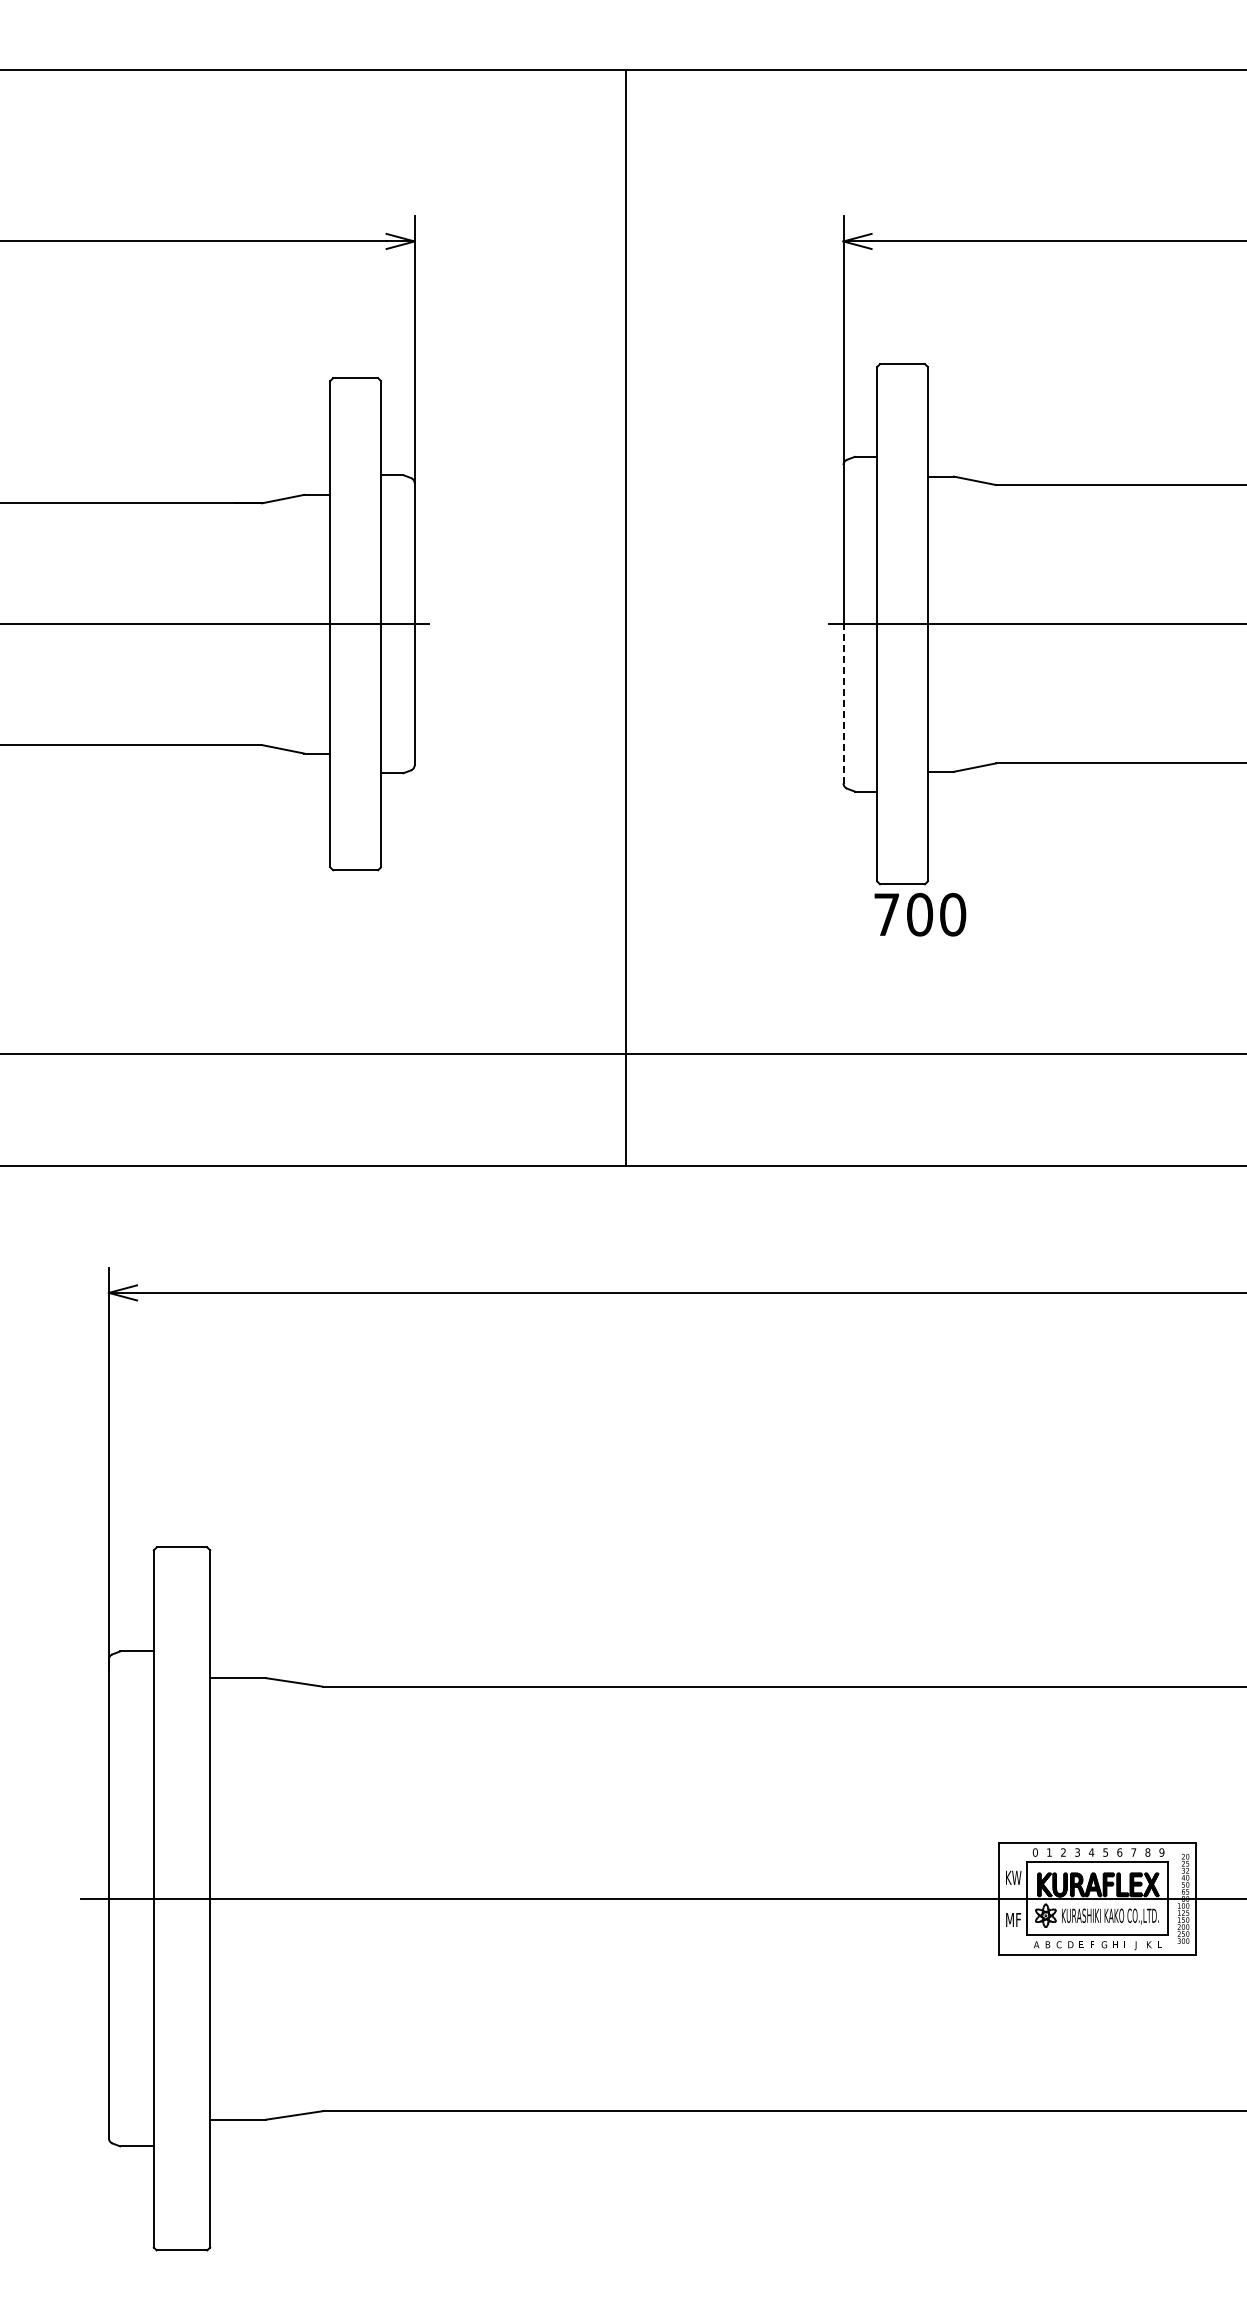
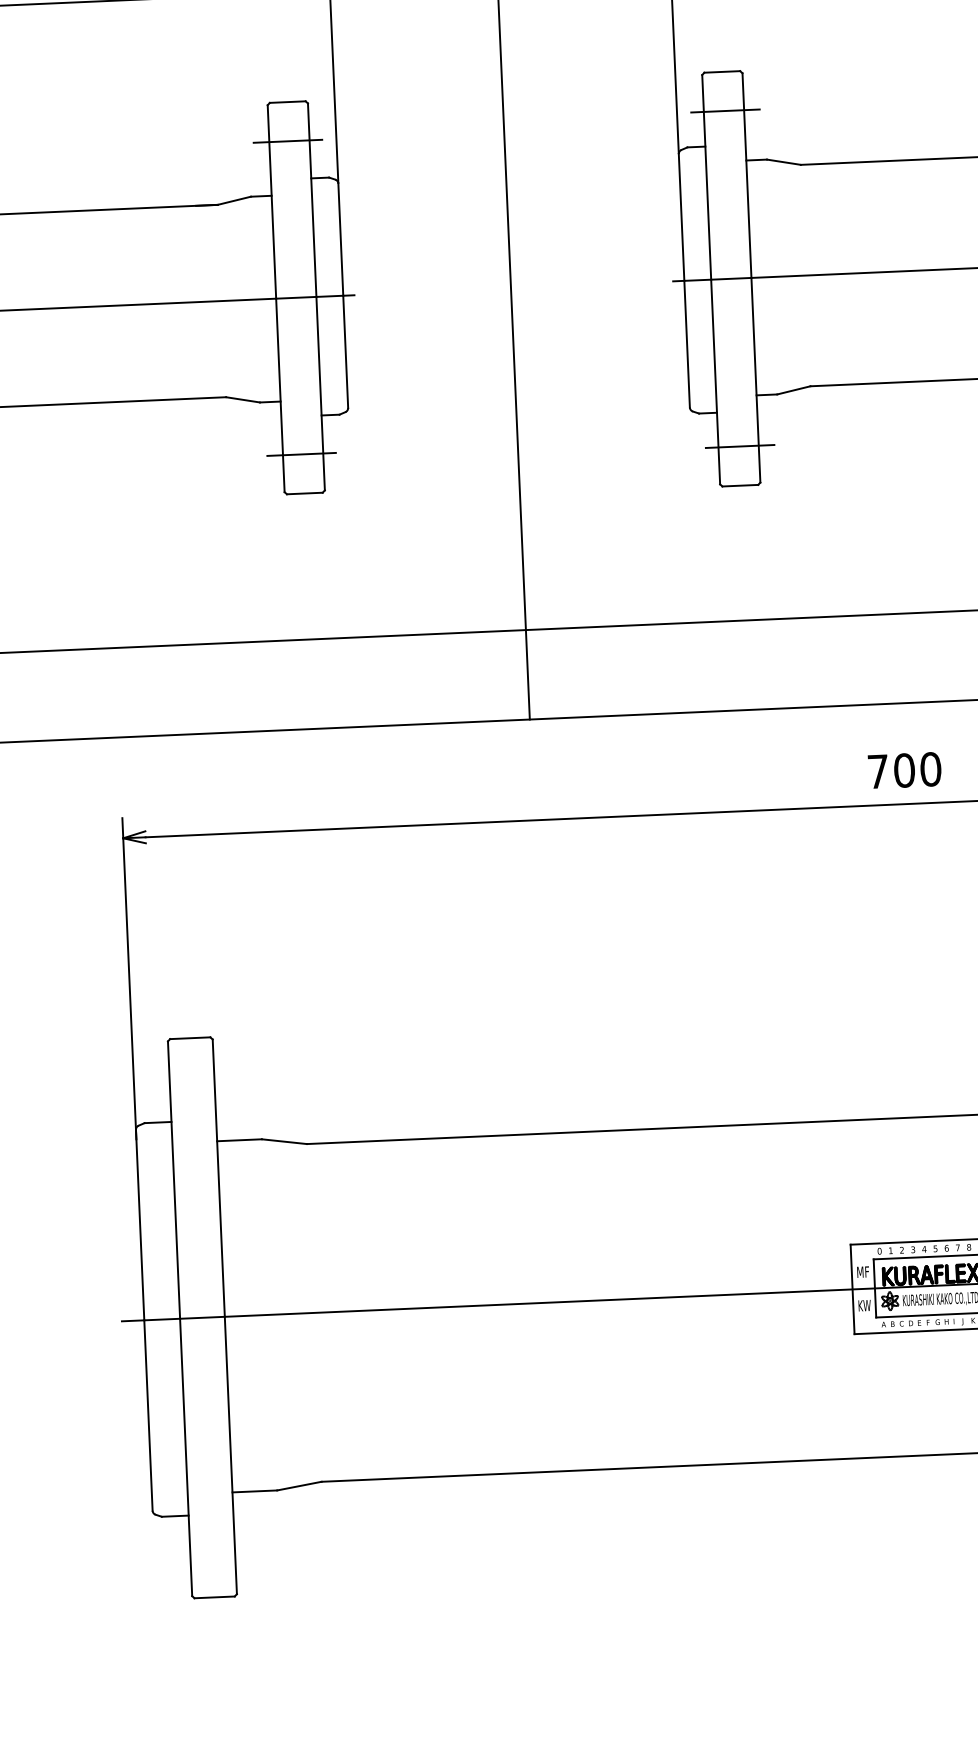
line: (904, 413) -> (725, 111), added
line: (353, 427) -> (287, 141), added
line: (843, 703) -> (687, 343), dashed -> solid
line: (353, 821) -> (301, 454), added
line: (904, 835) -> (740, 446), added
text: (920, 914) -> (904, 770), moved
text: (1013, 1877) -> (863, 1271), KW -> MF
text: (1013, 1919) -> (864, 1305), MF -> KW

